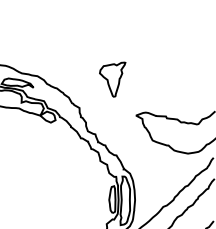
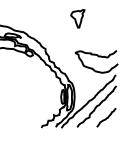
part: (111, 78) -> (77, 18), moved

